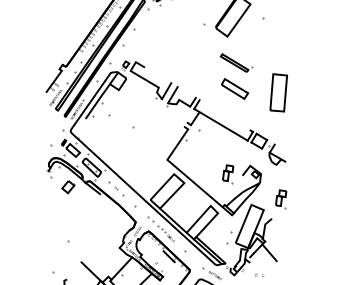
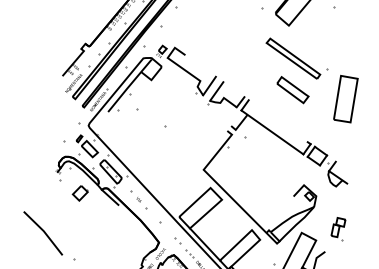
part: (236, 62) -> (297, 58), size x1.67
part: (228, 174) -> (276, 193), removed
line: (40, 221) -> (43, 232), added

